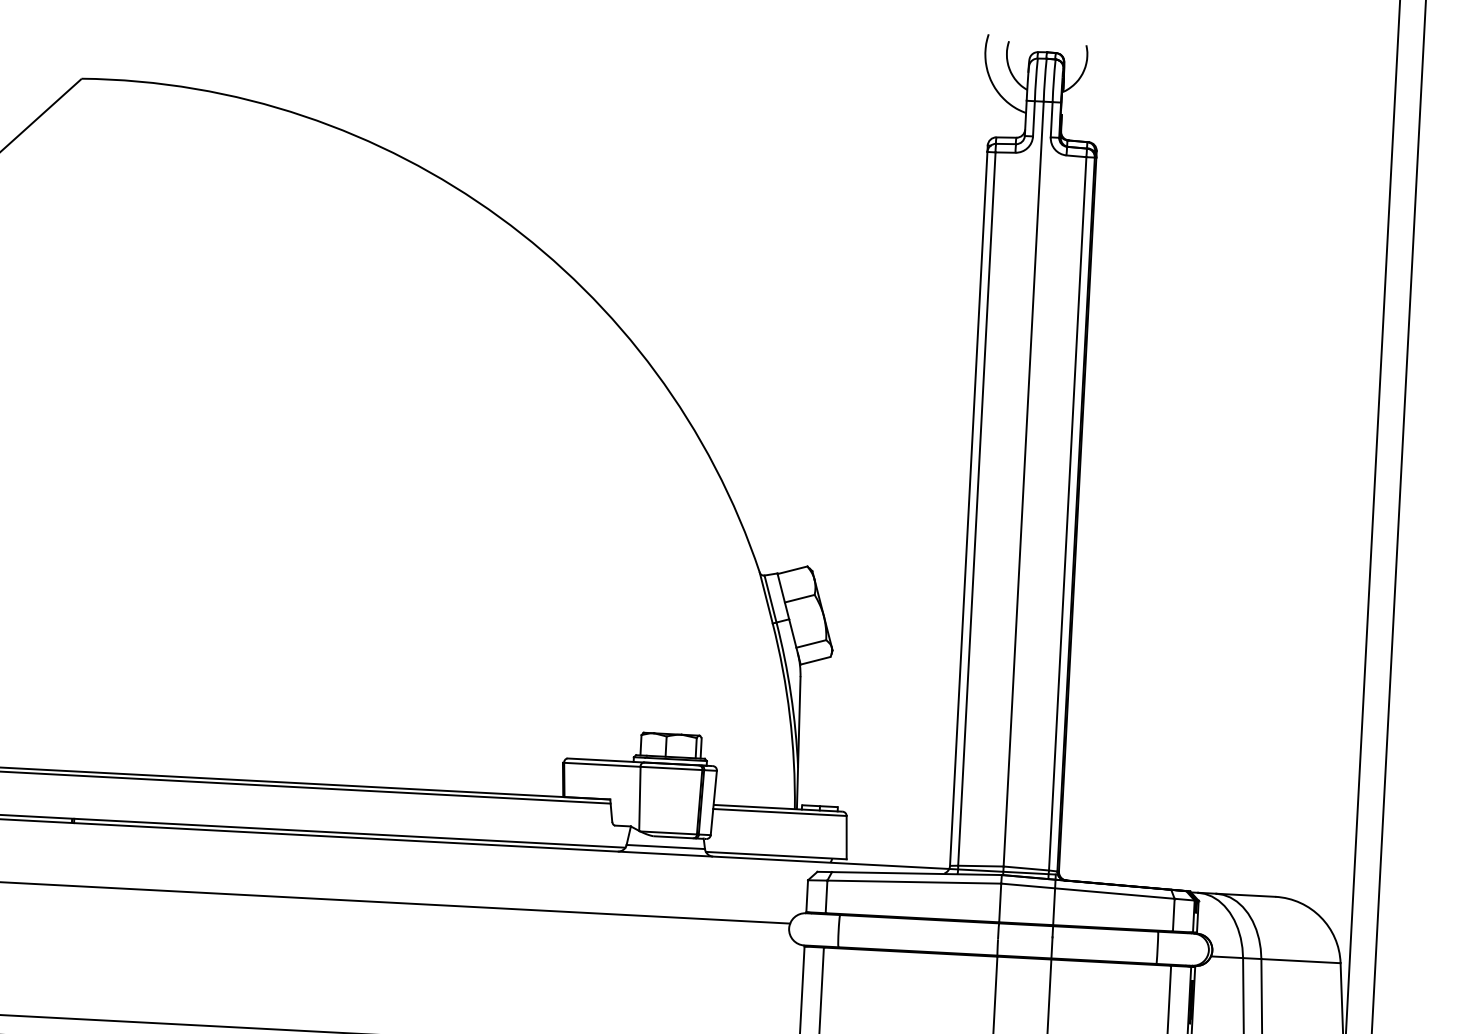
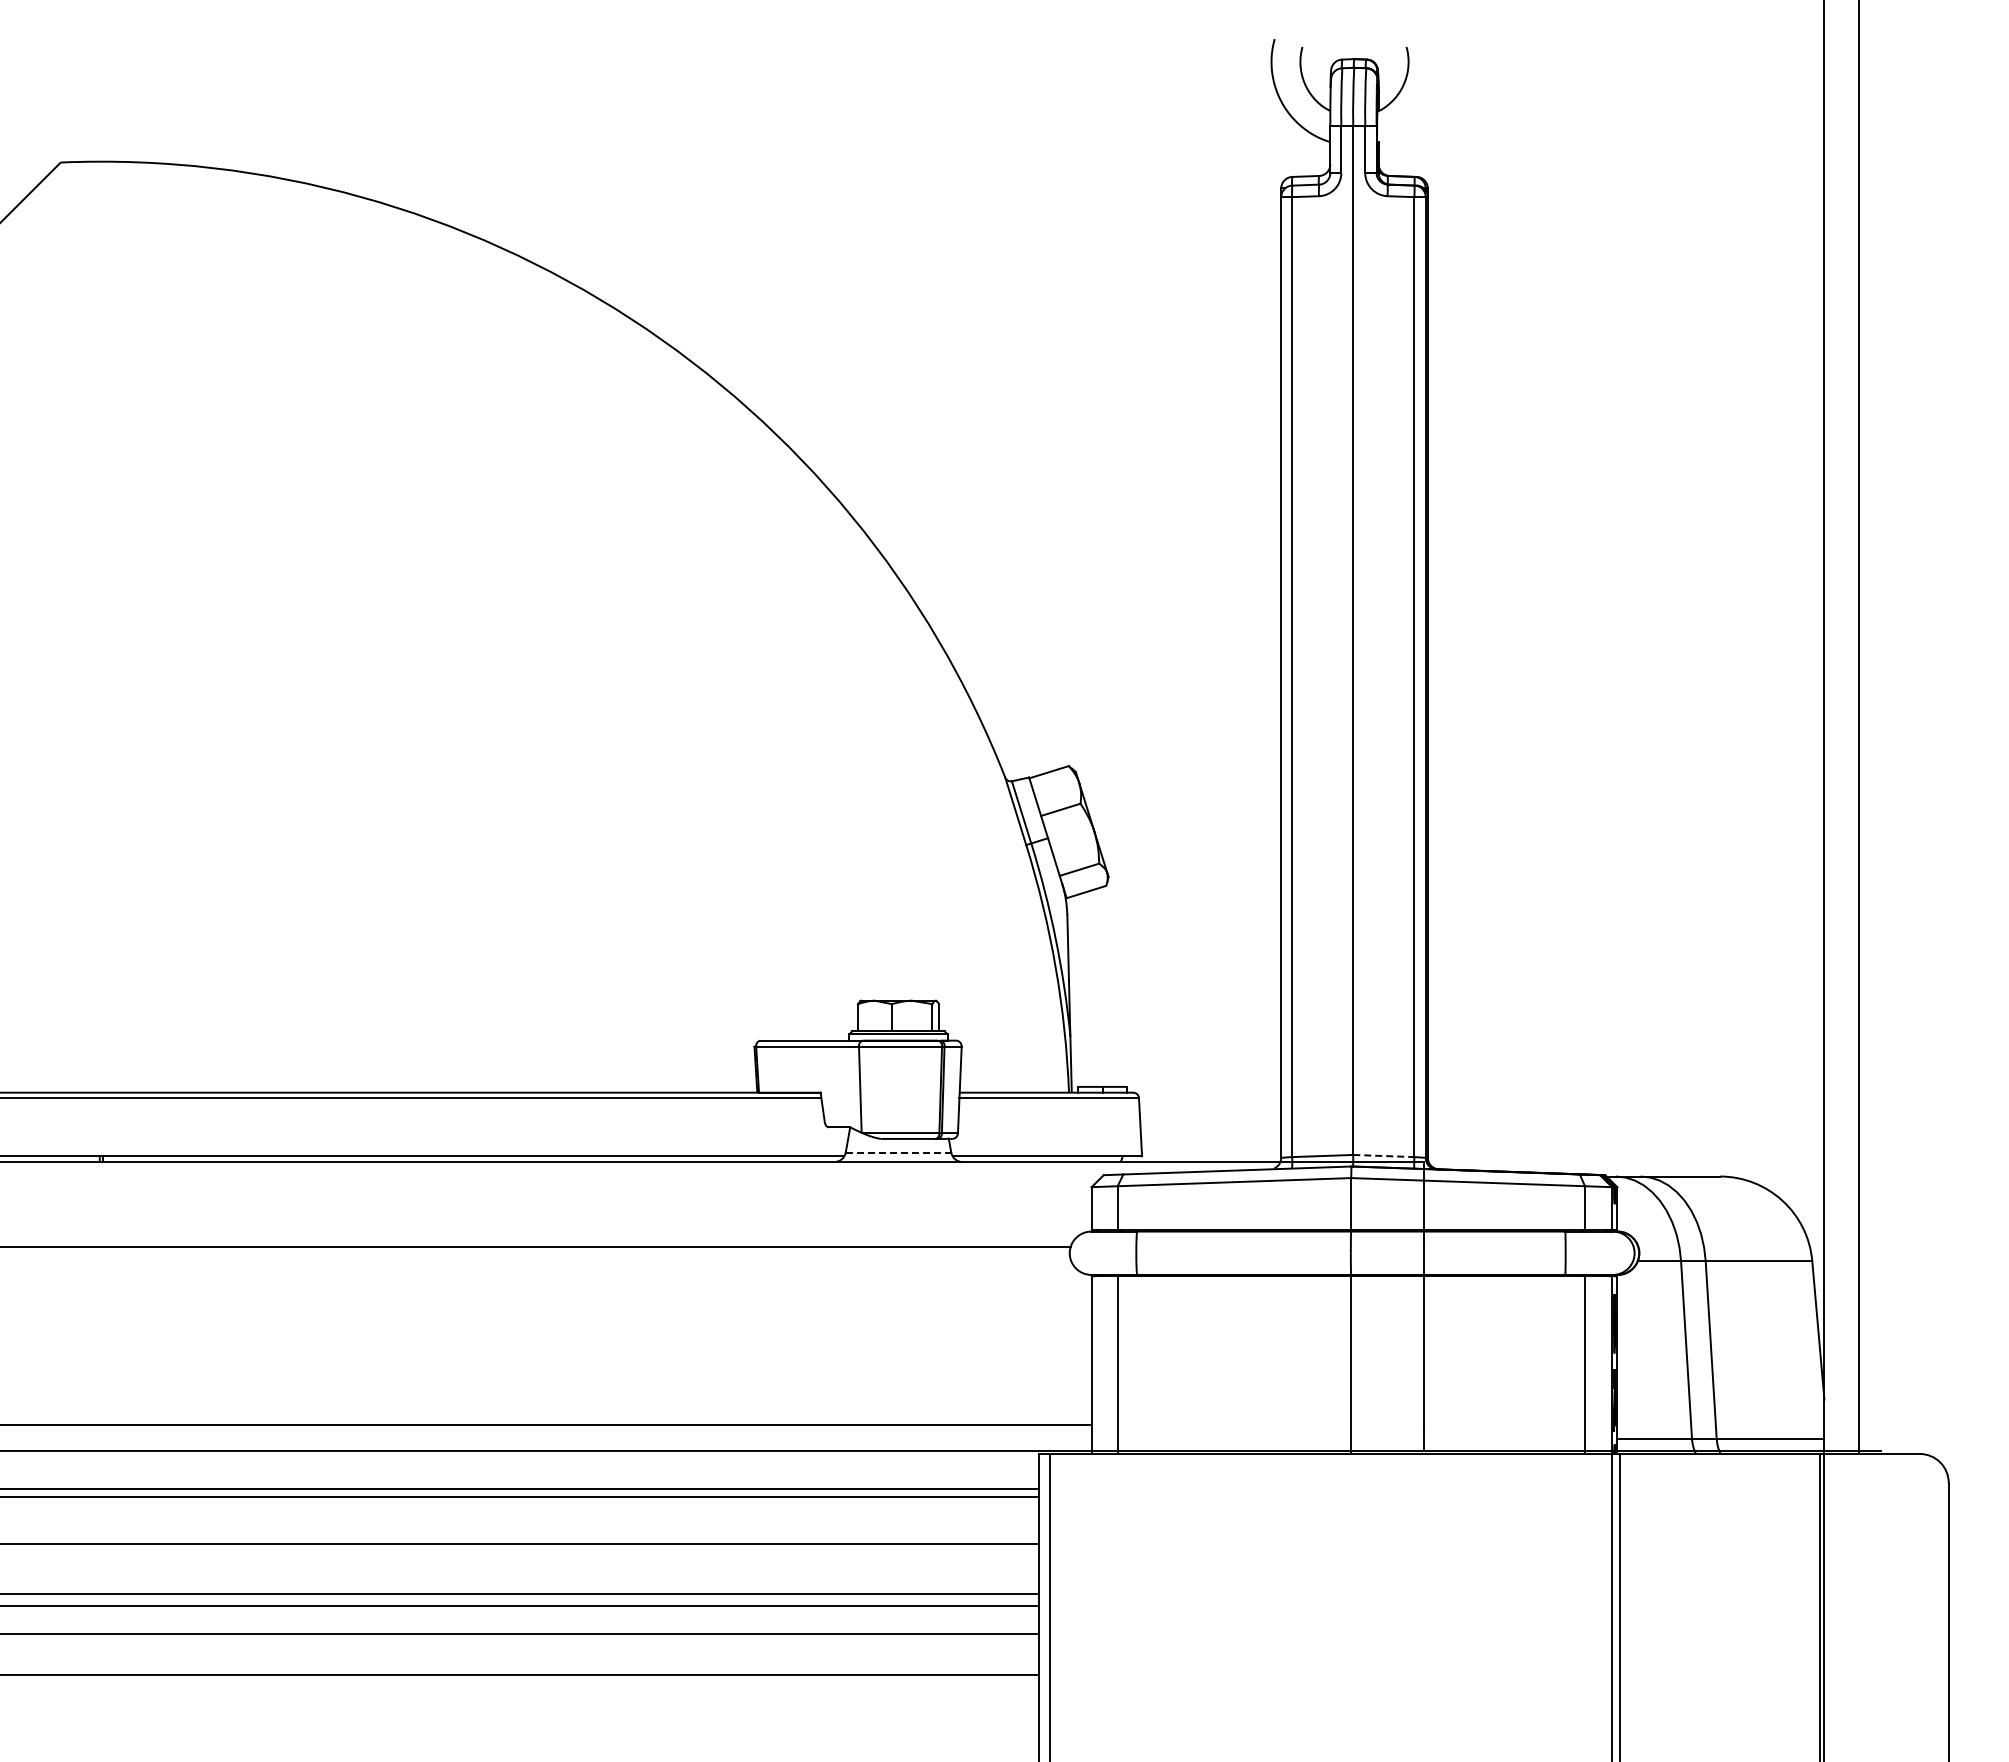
line: (665, 846) -> (898, 1152), solid -> dashed
line: (1026, 868) -> (1383, 1156), solid -> dashed

